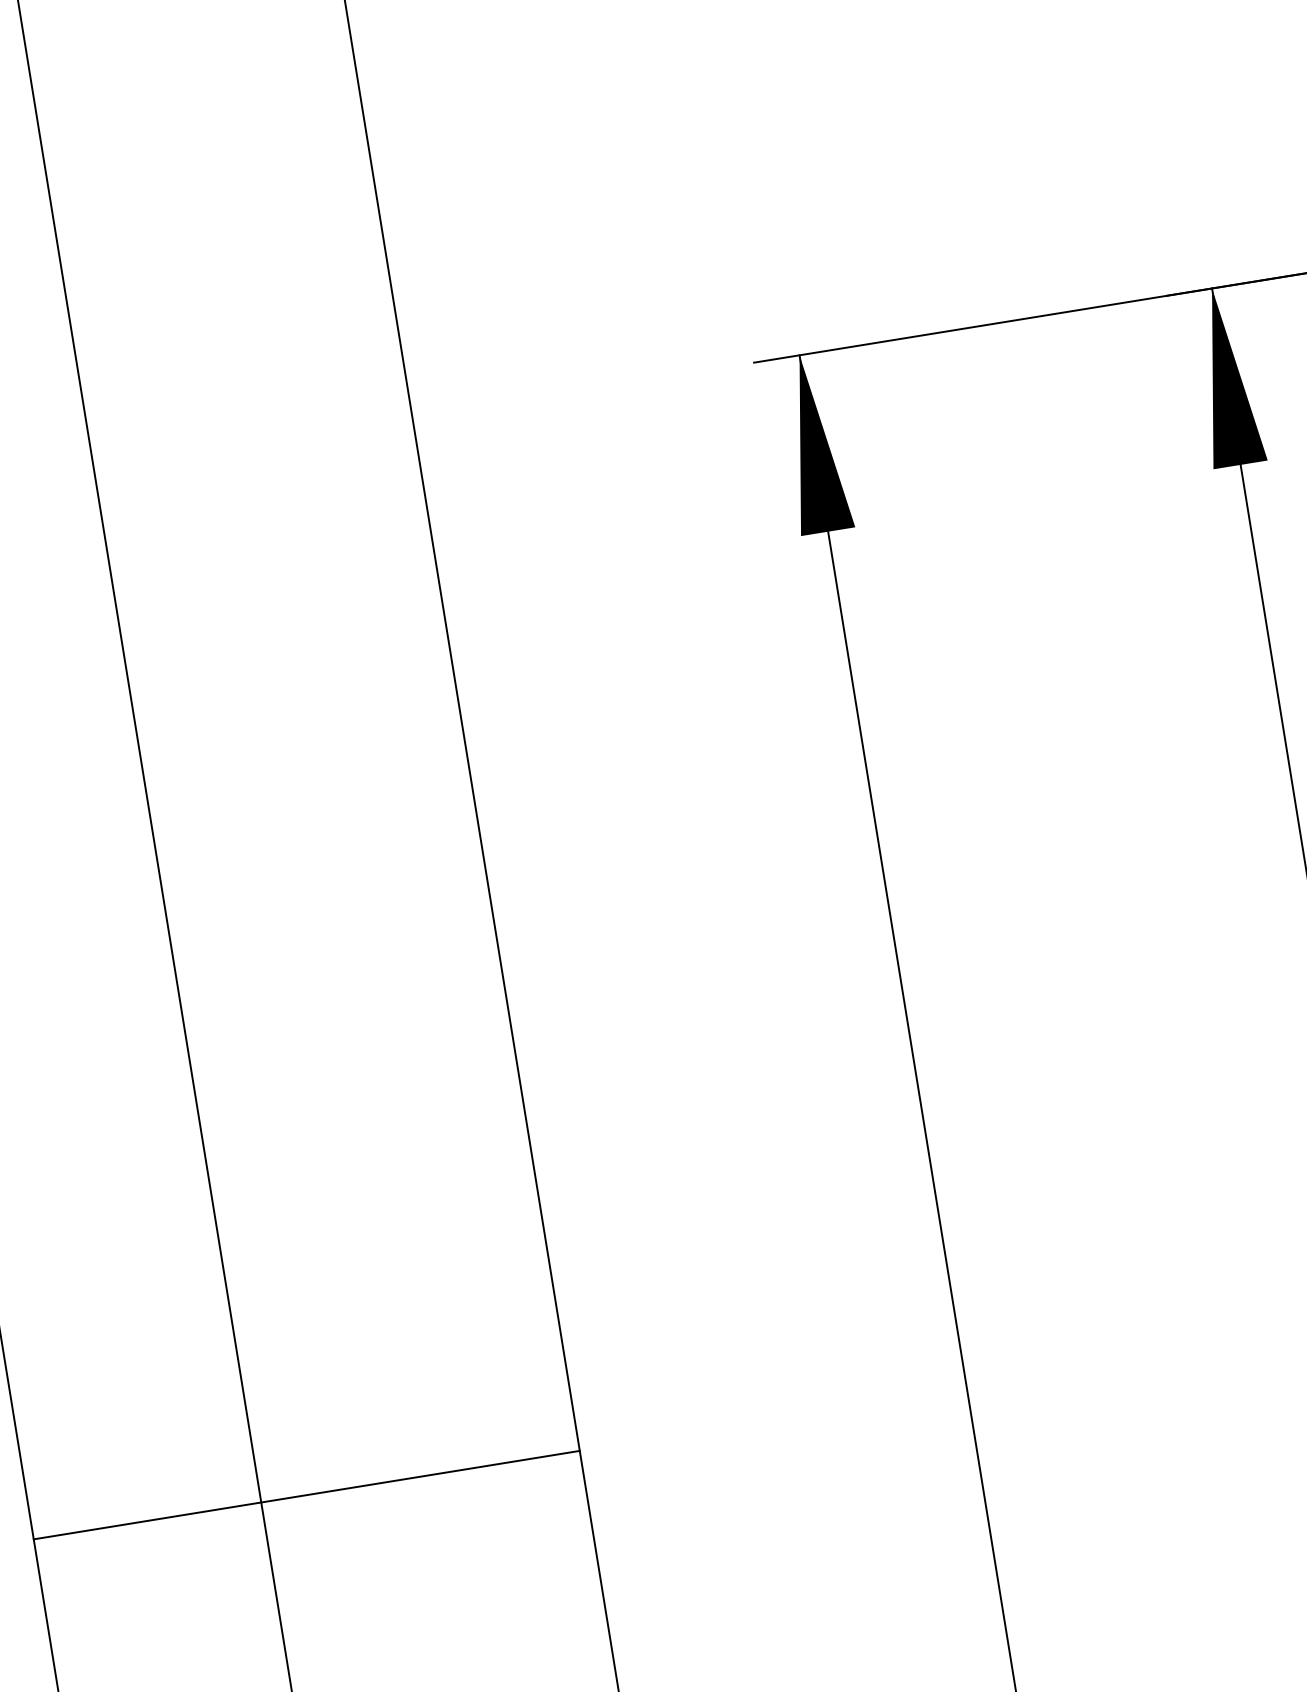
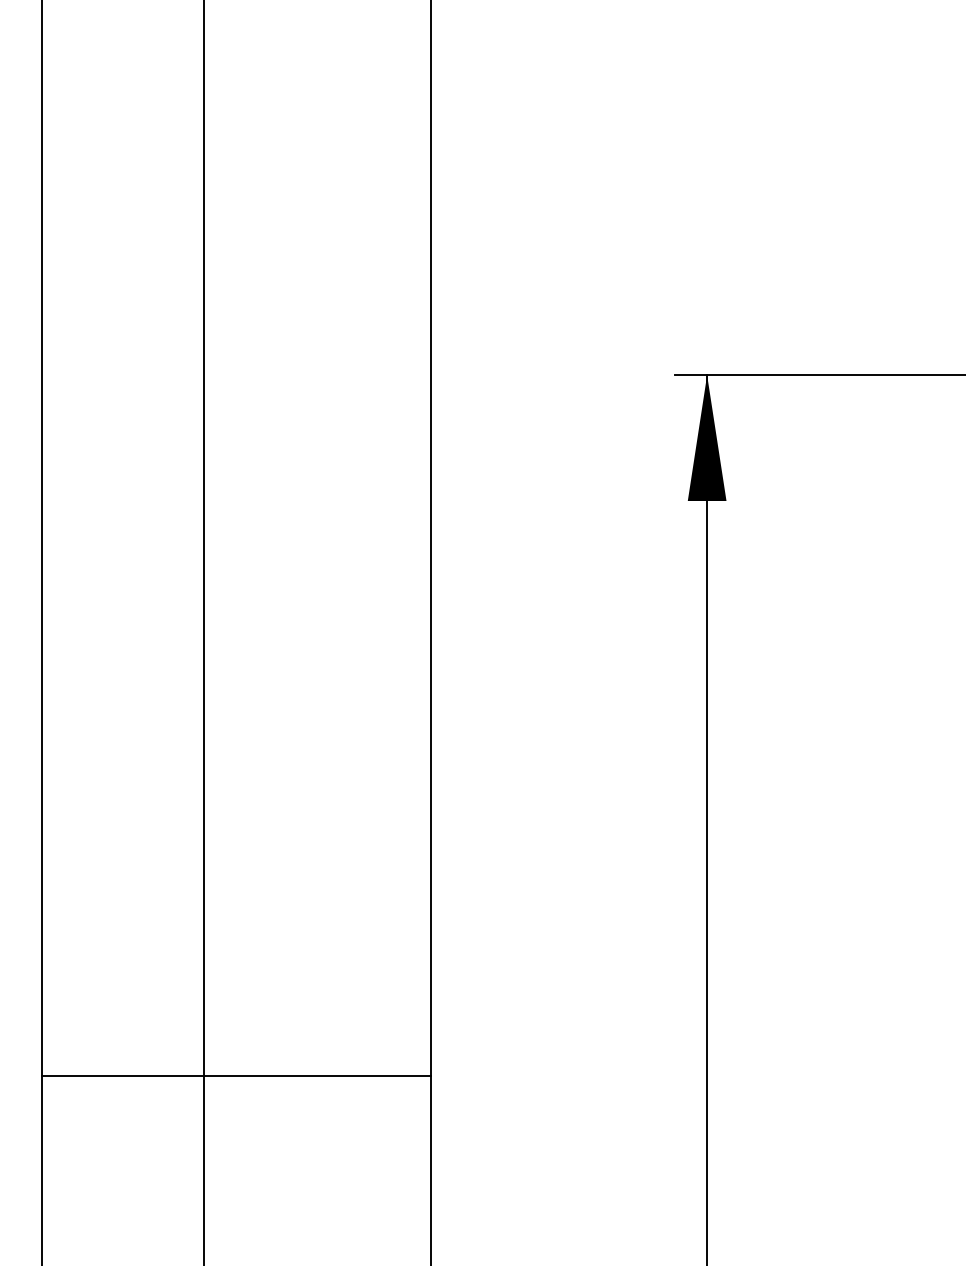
line: (306, 1495) -> (236, 1075), moved

